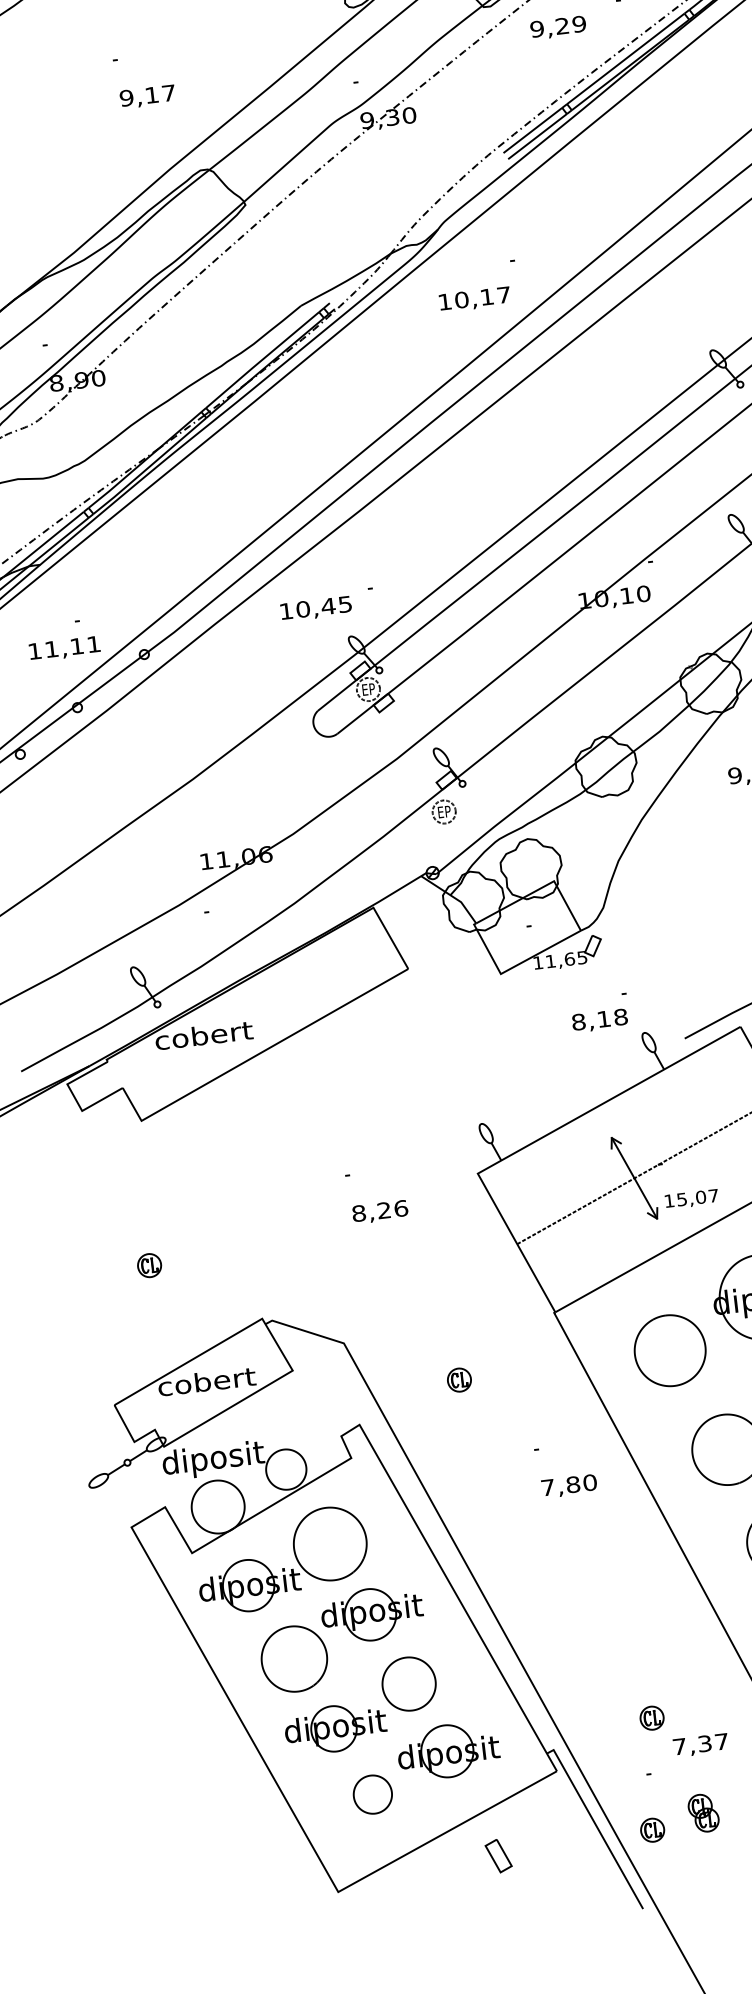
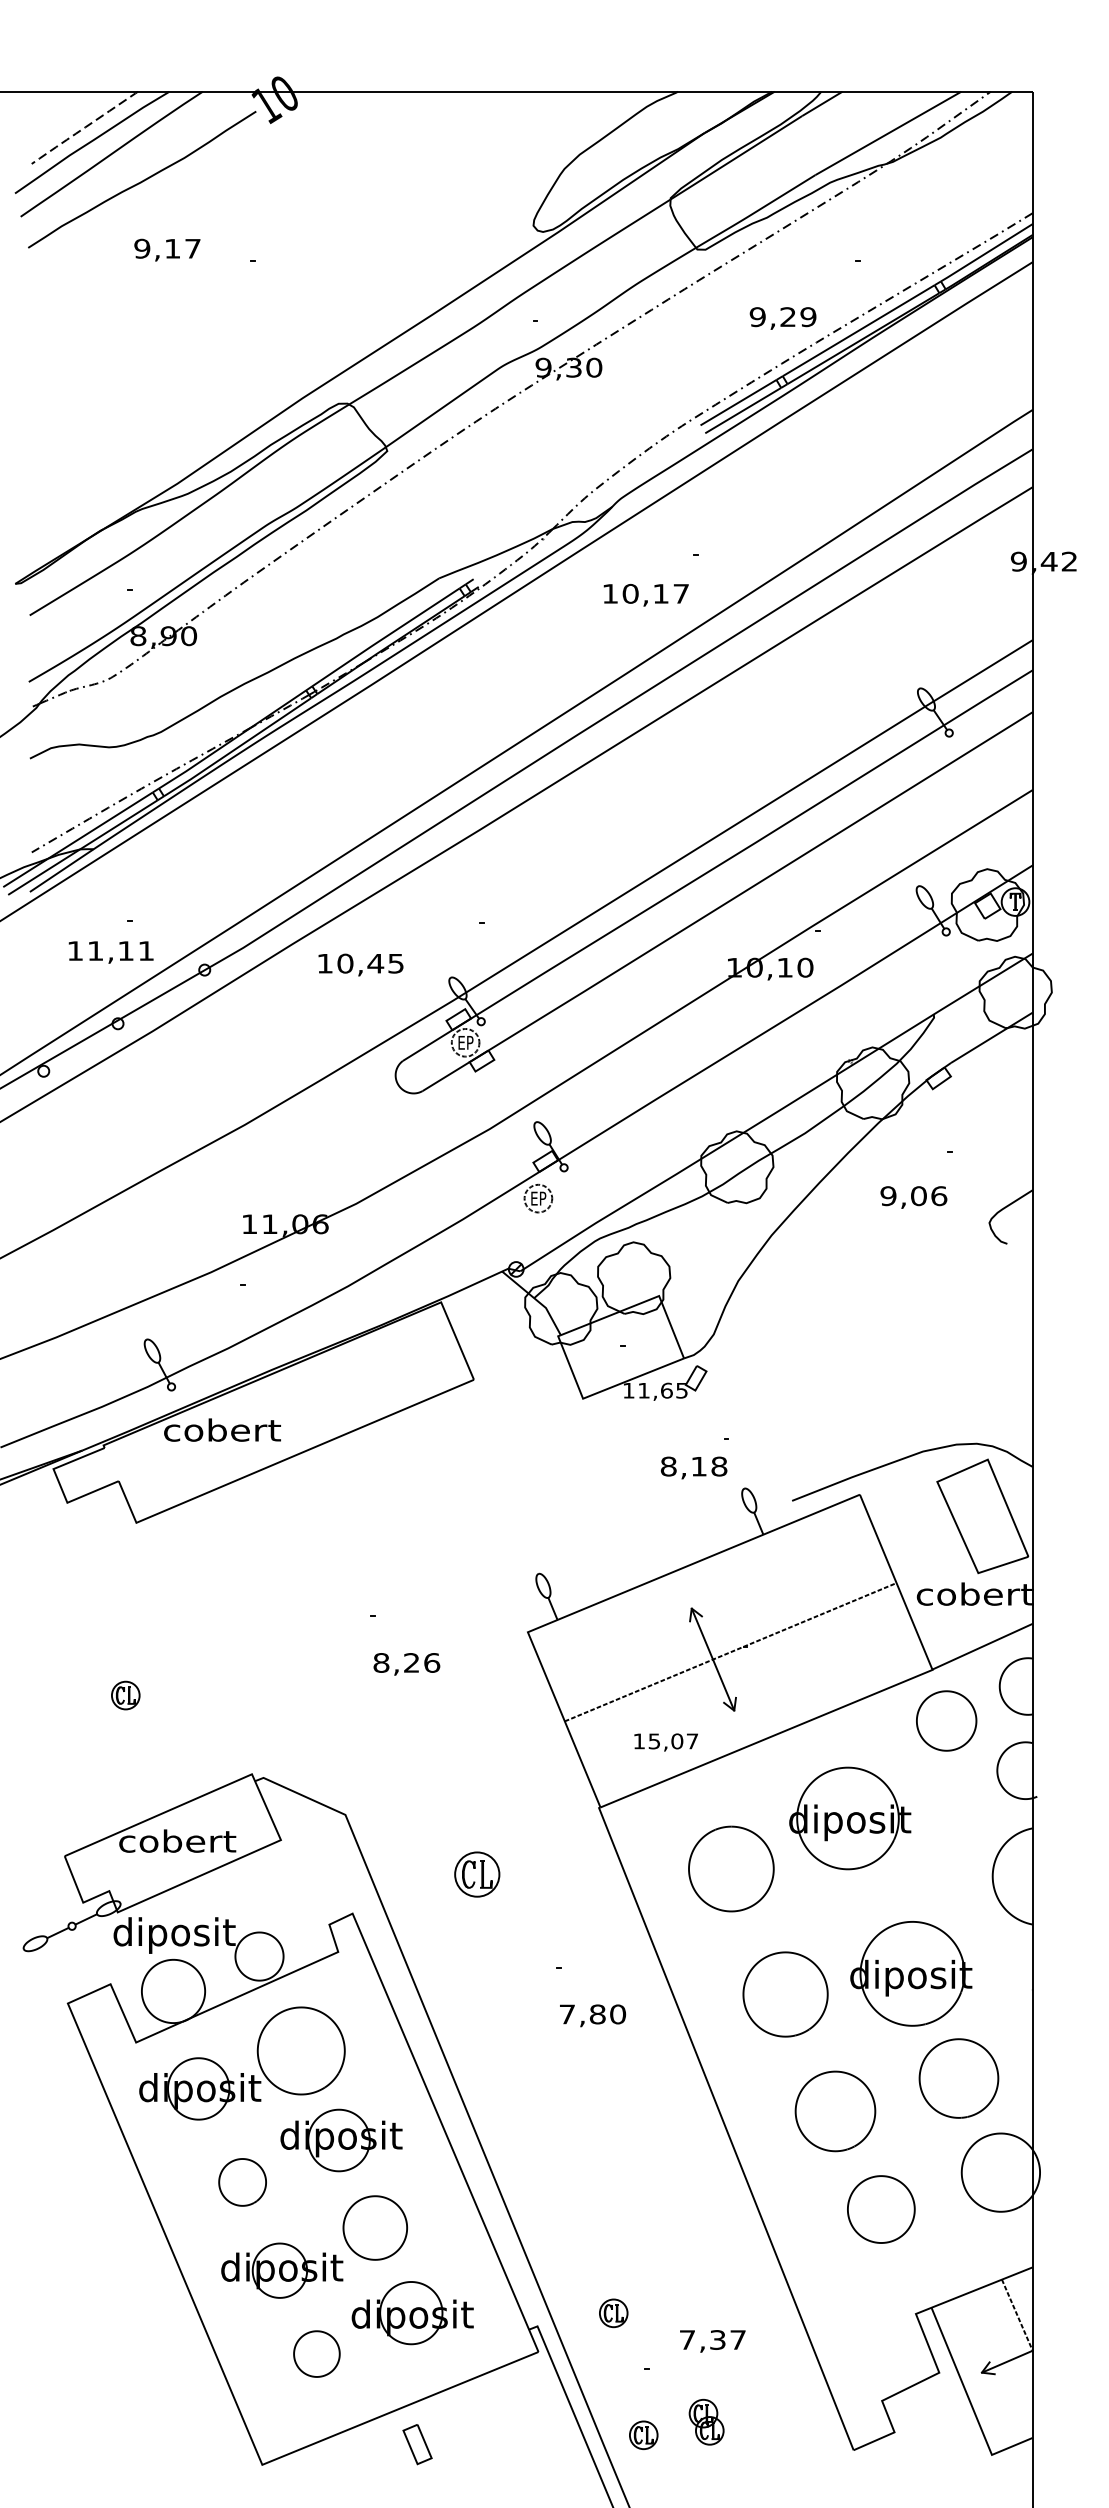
text: (557, 27) -> (782, 318), moved
text: (147, 96) -> (167, 249), moved
text: (315, 608) -> (360, 964), moved
text: (691, 1199) -> (665, 1742), moved
part: (459, 1380) -> (477, 1874), size x1.6
part: (294, 1659) -> (242, 2182), size x0.6
part: (651, 1718) -> (613, 2313), moved
part: (498, 1856) -> (417, 2444), moved

